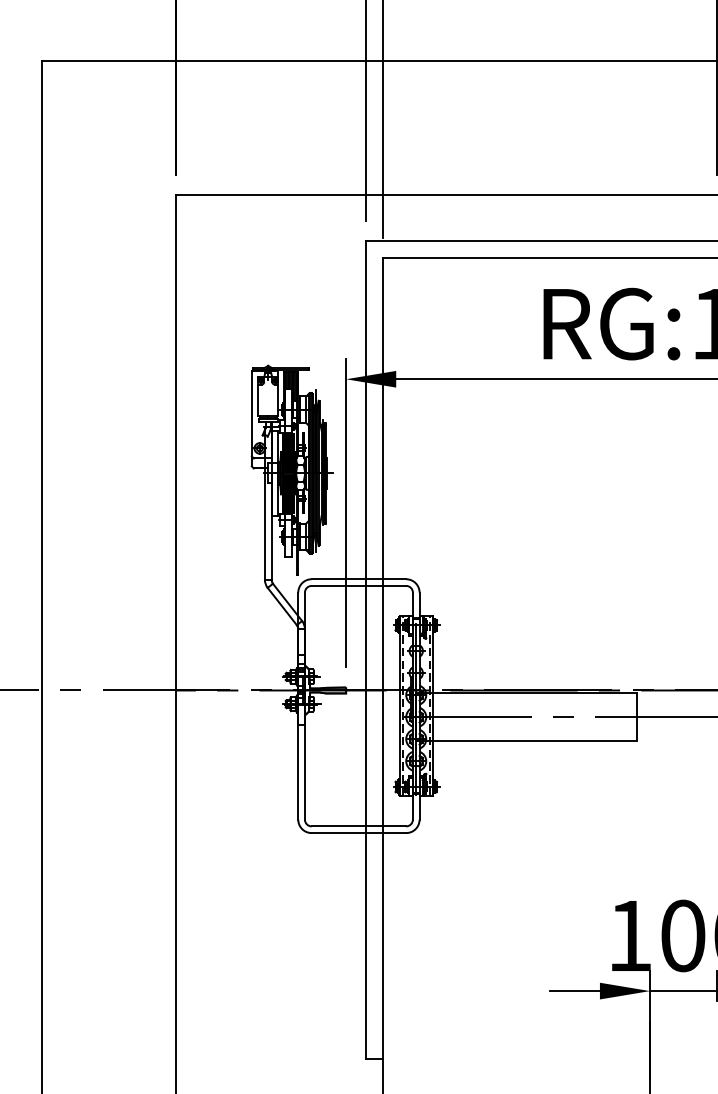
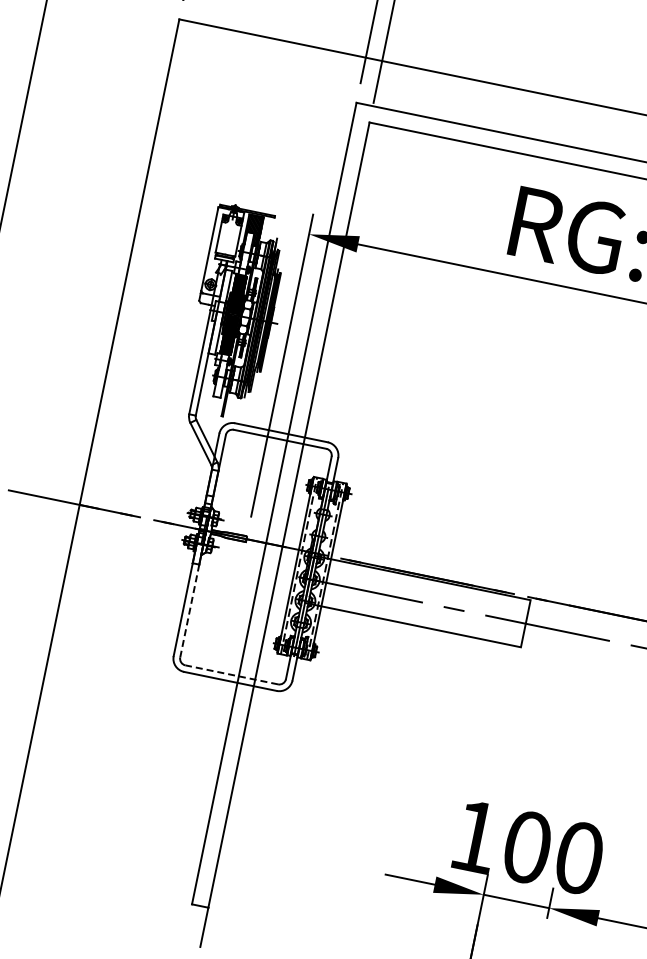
line: (304, 772) -> (189, 611), solid -> dashed
line: (358, 826) -> (231, 674), solid -> dashed

